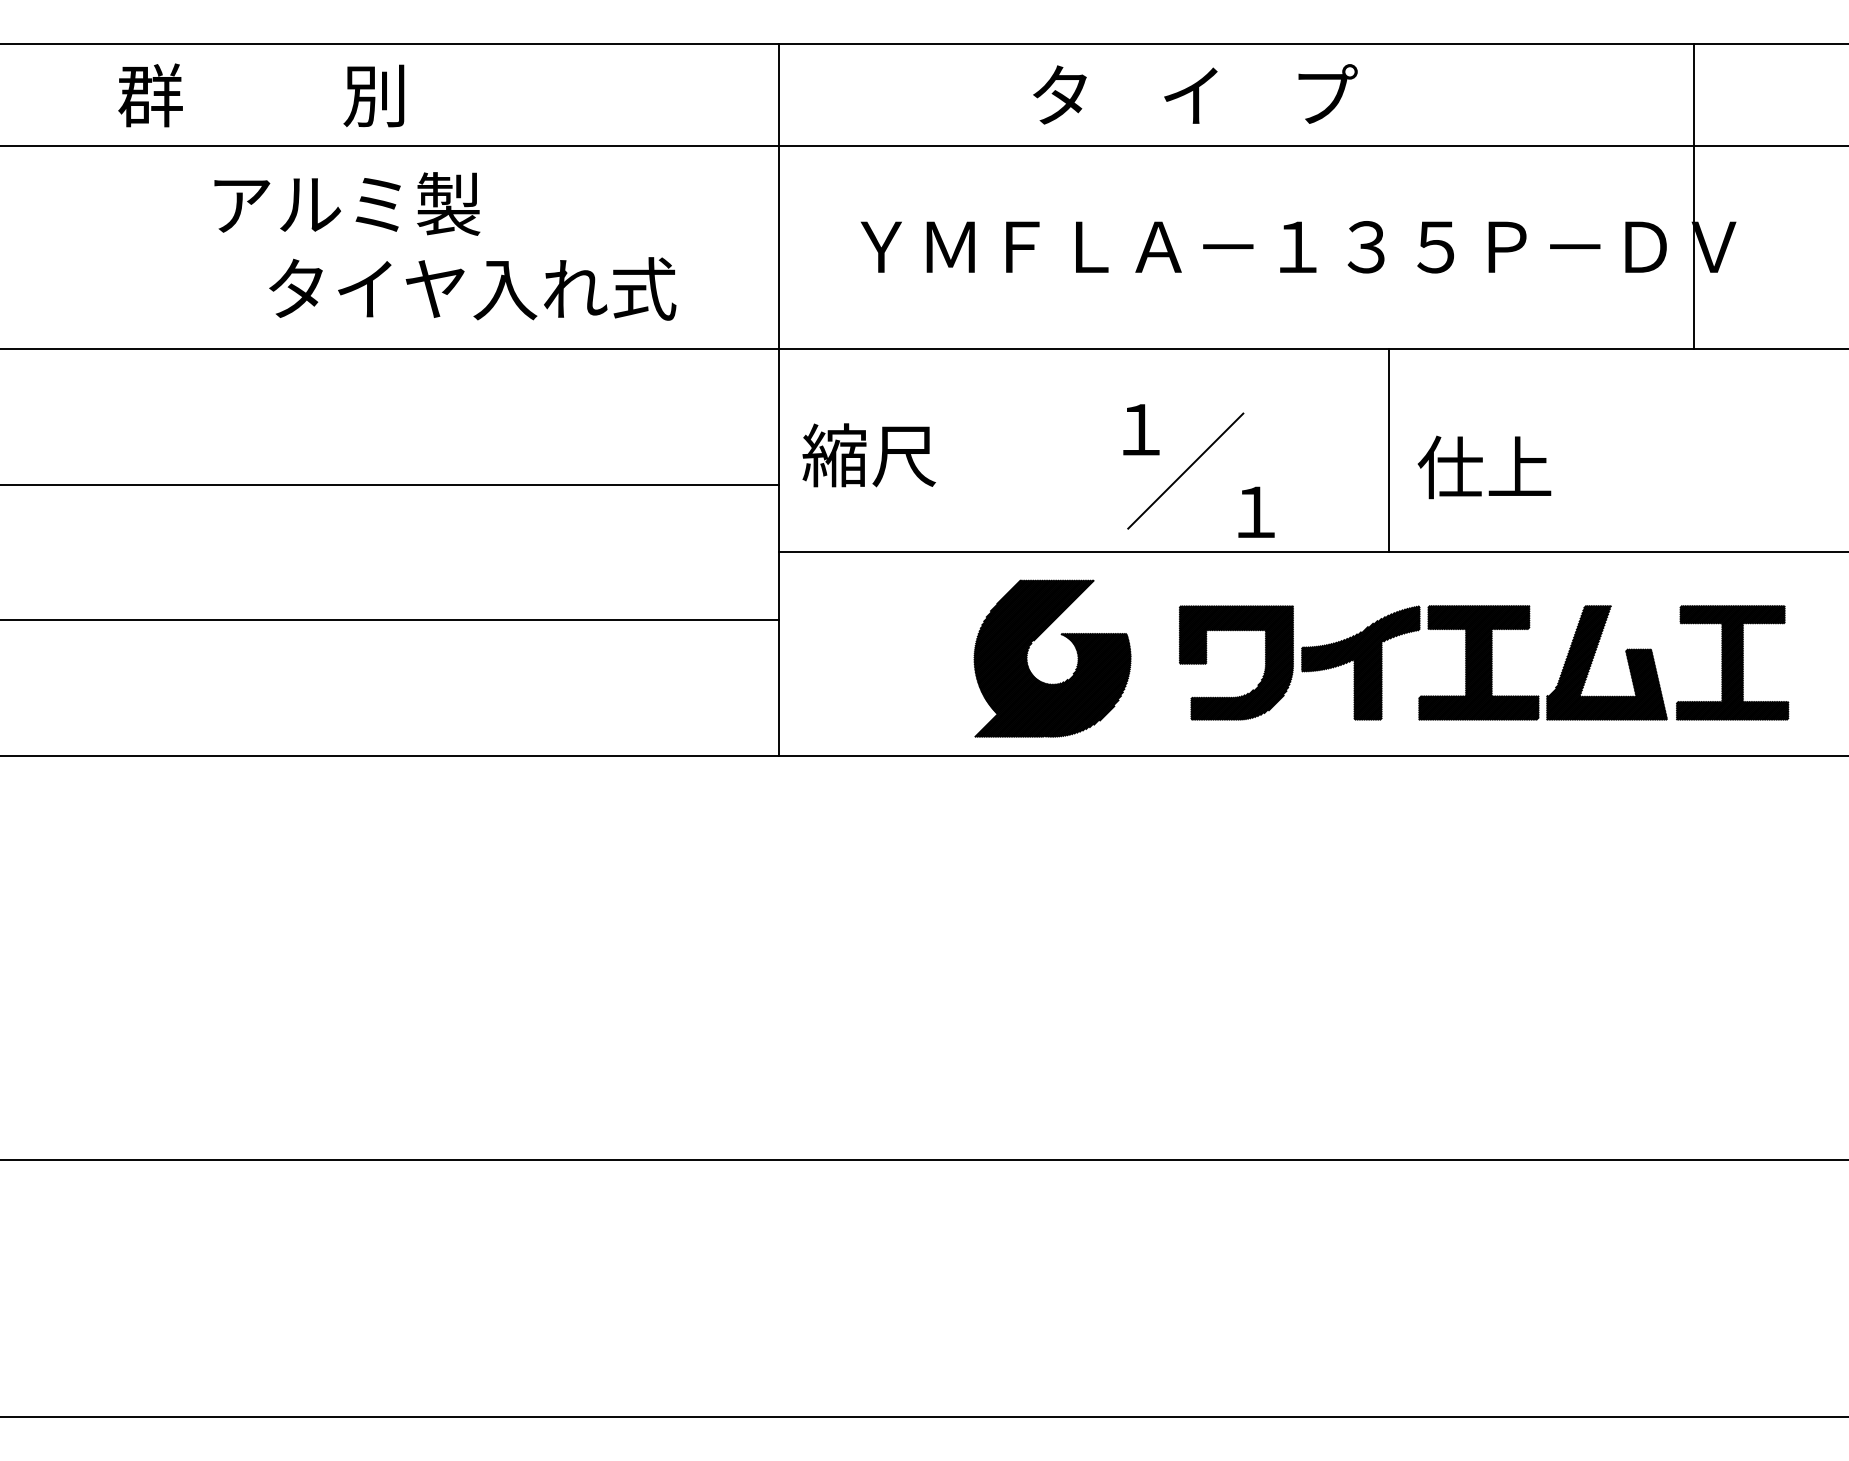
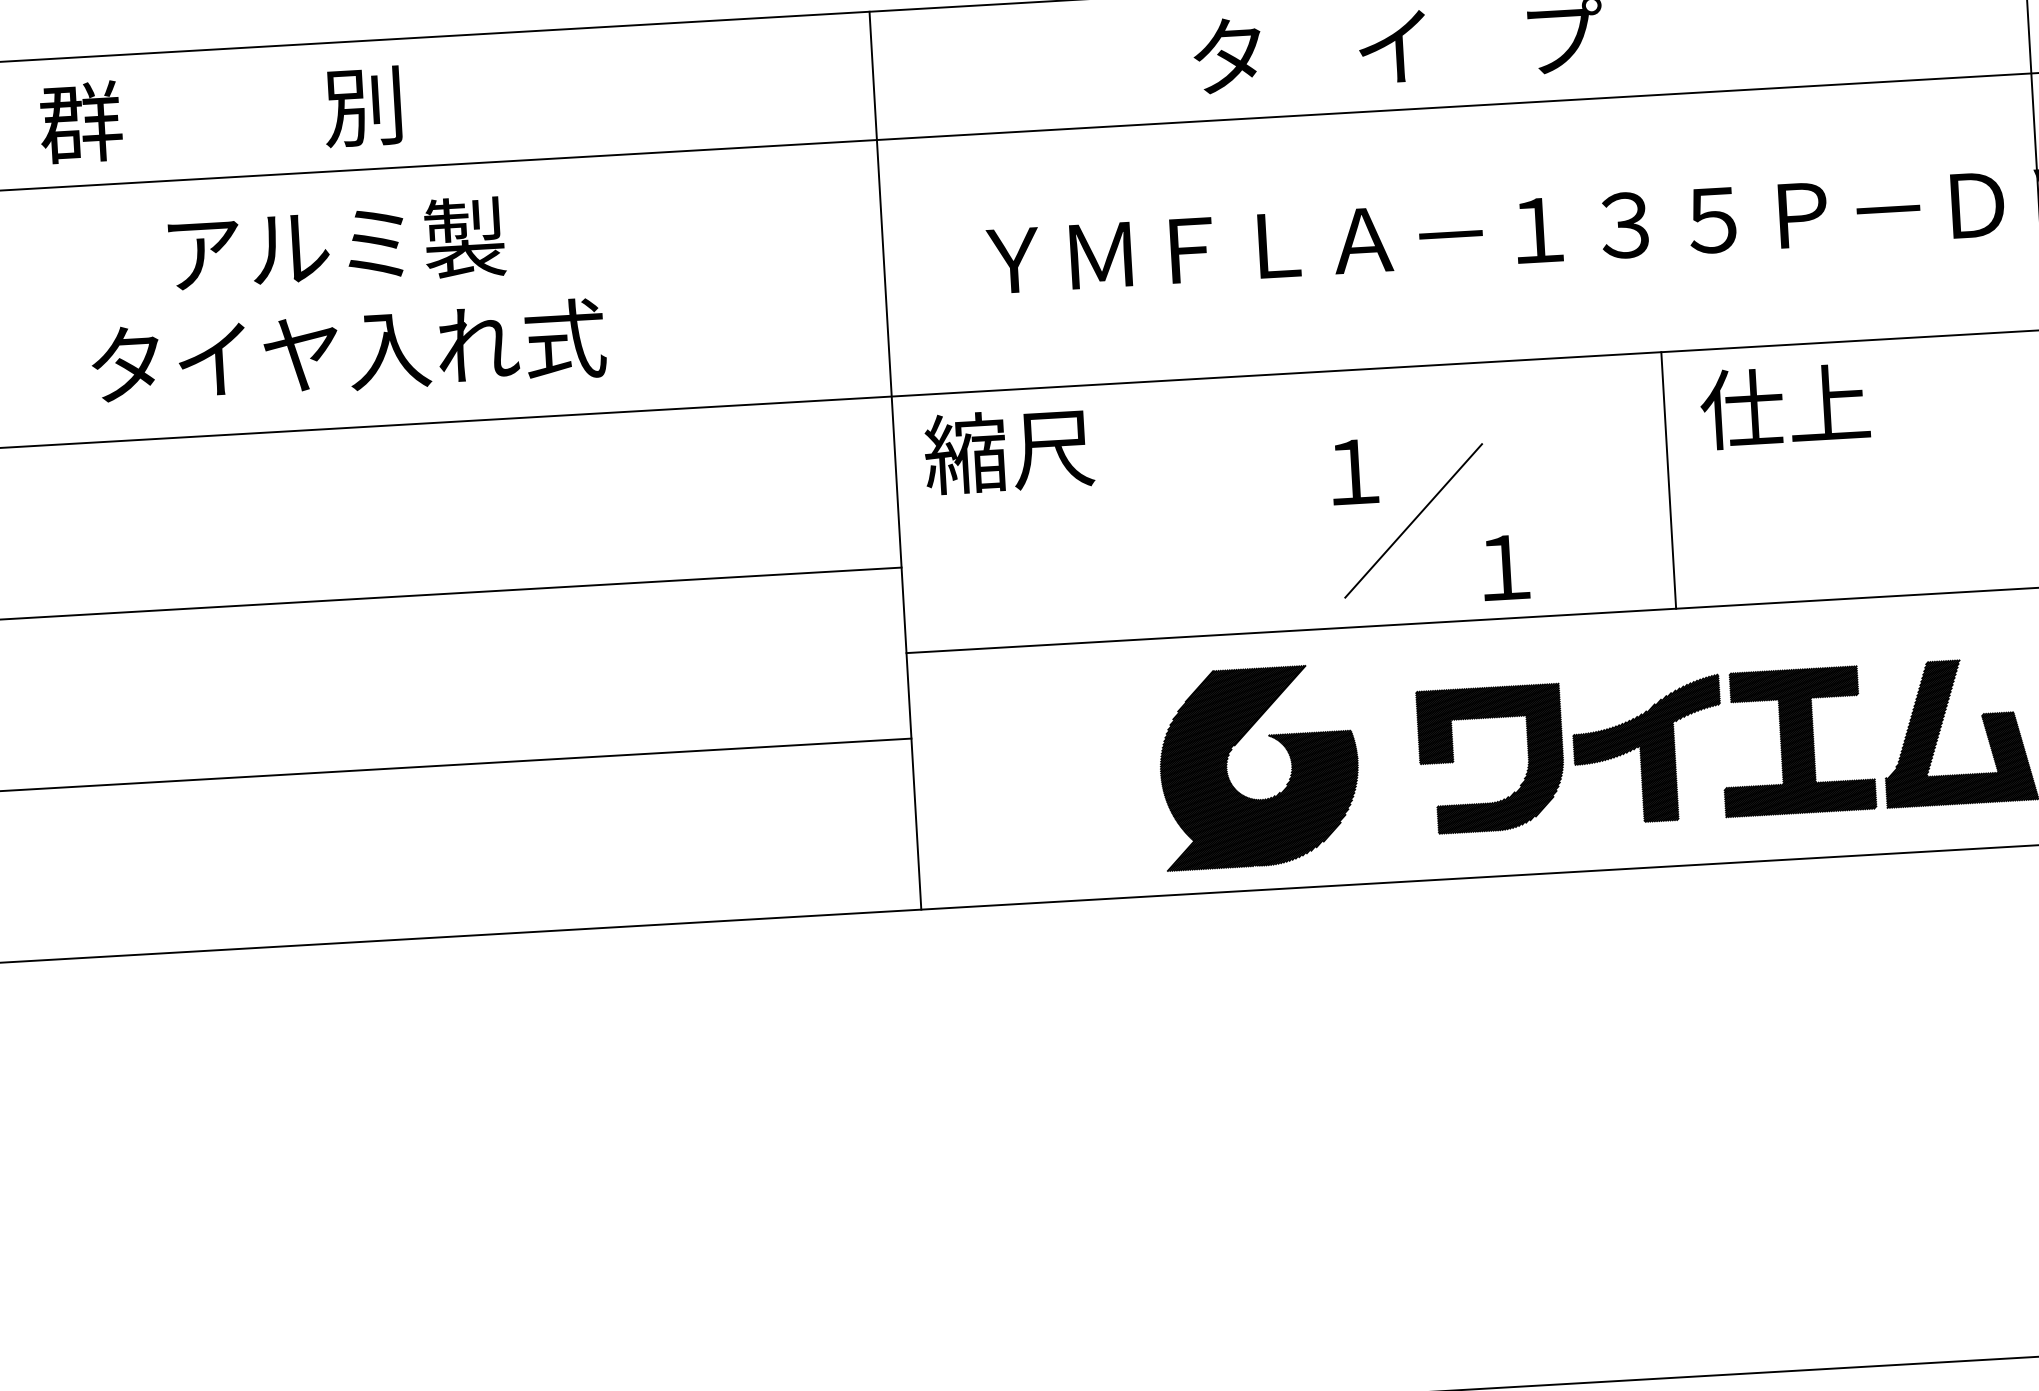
text: (472, 288) -> (348, 351), moved
text: (868, 455) -> (1008, 451), moved
text: (1484, 467) -> (1785, 406), moved

